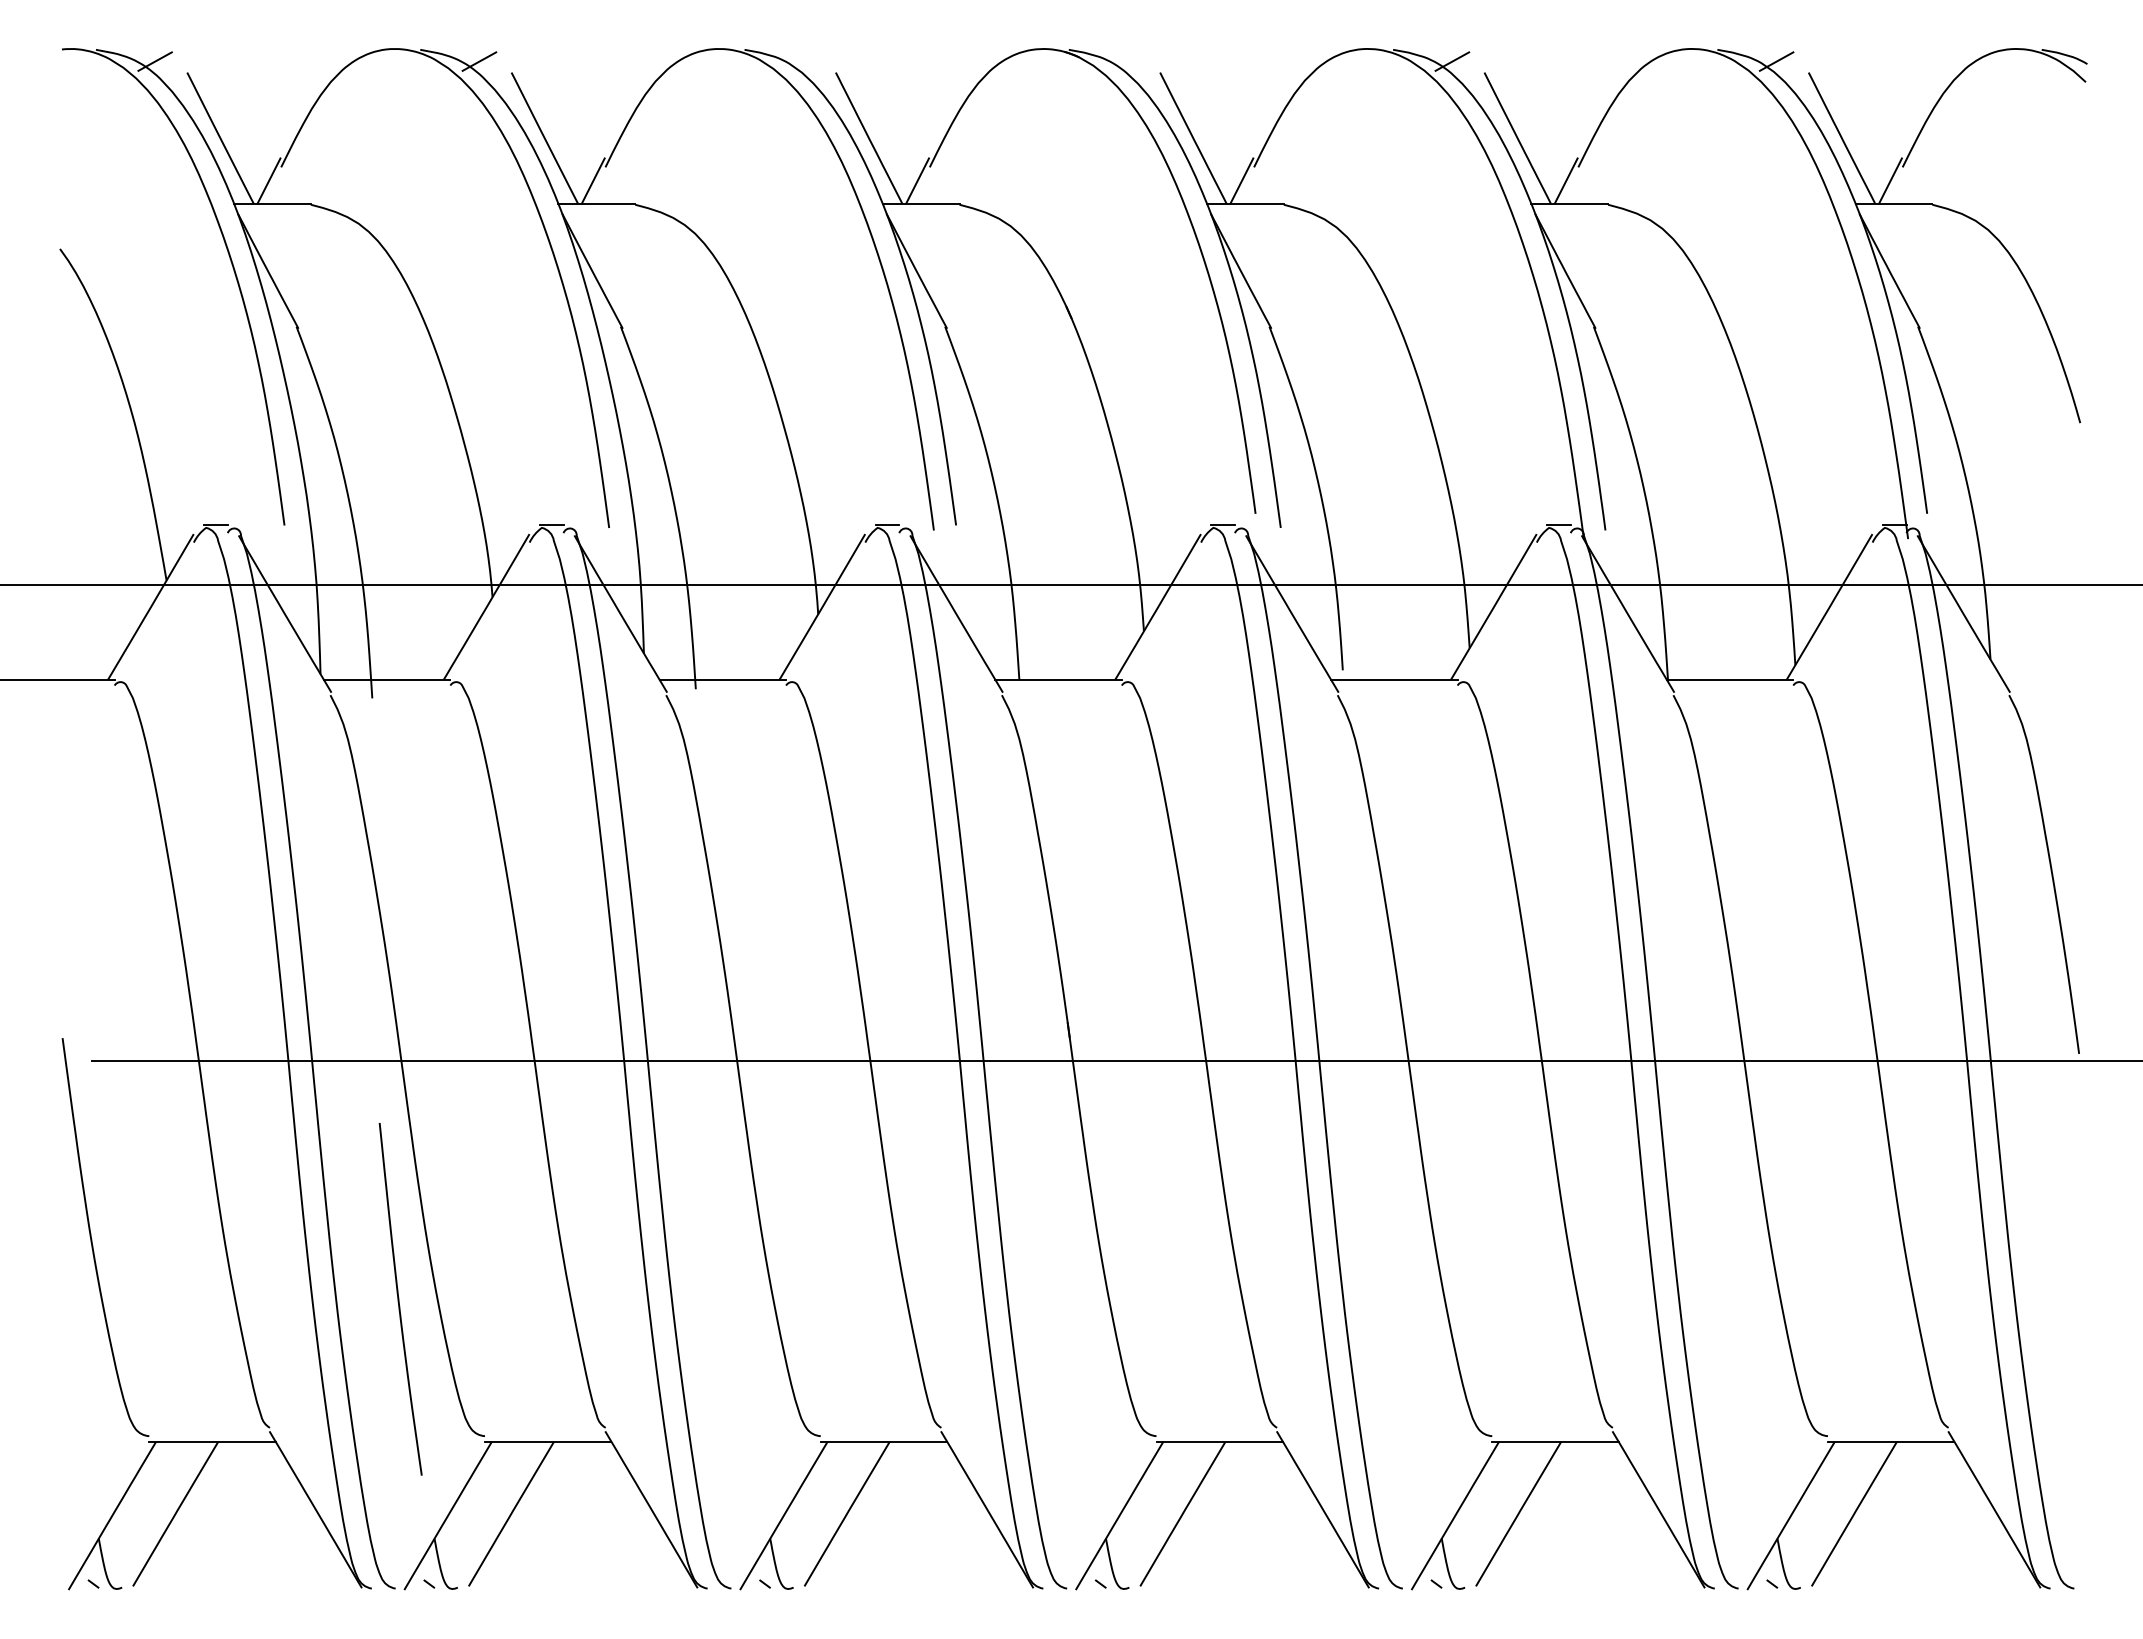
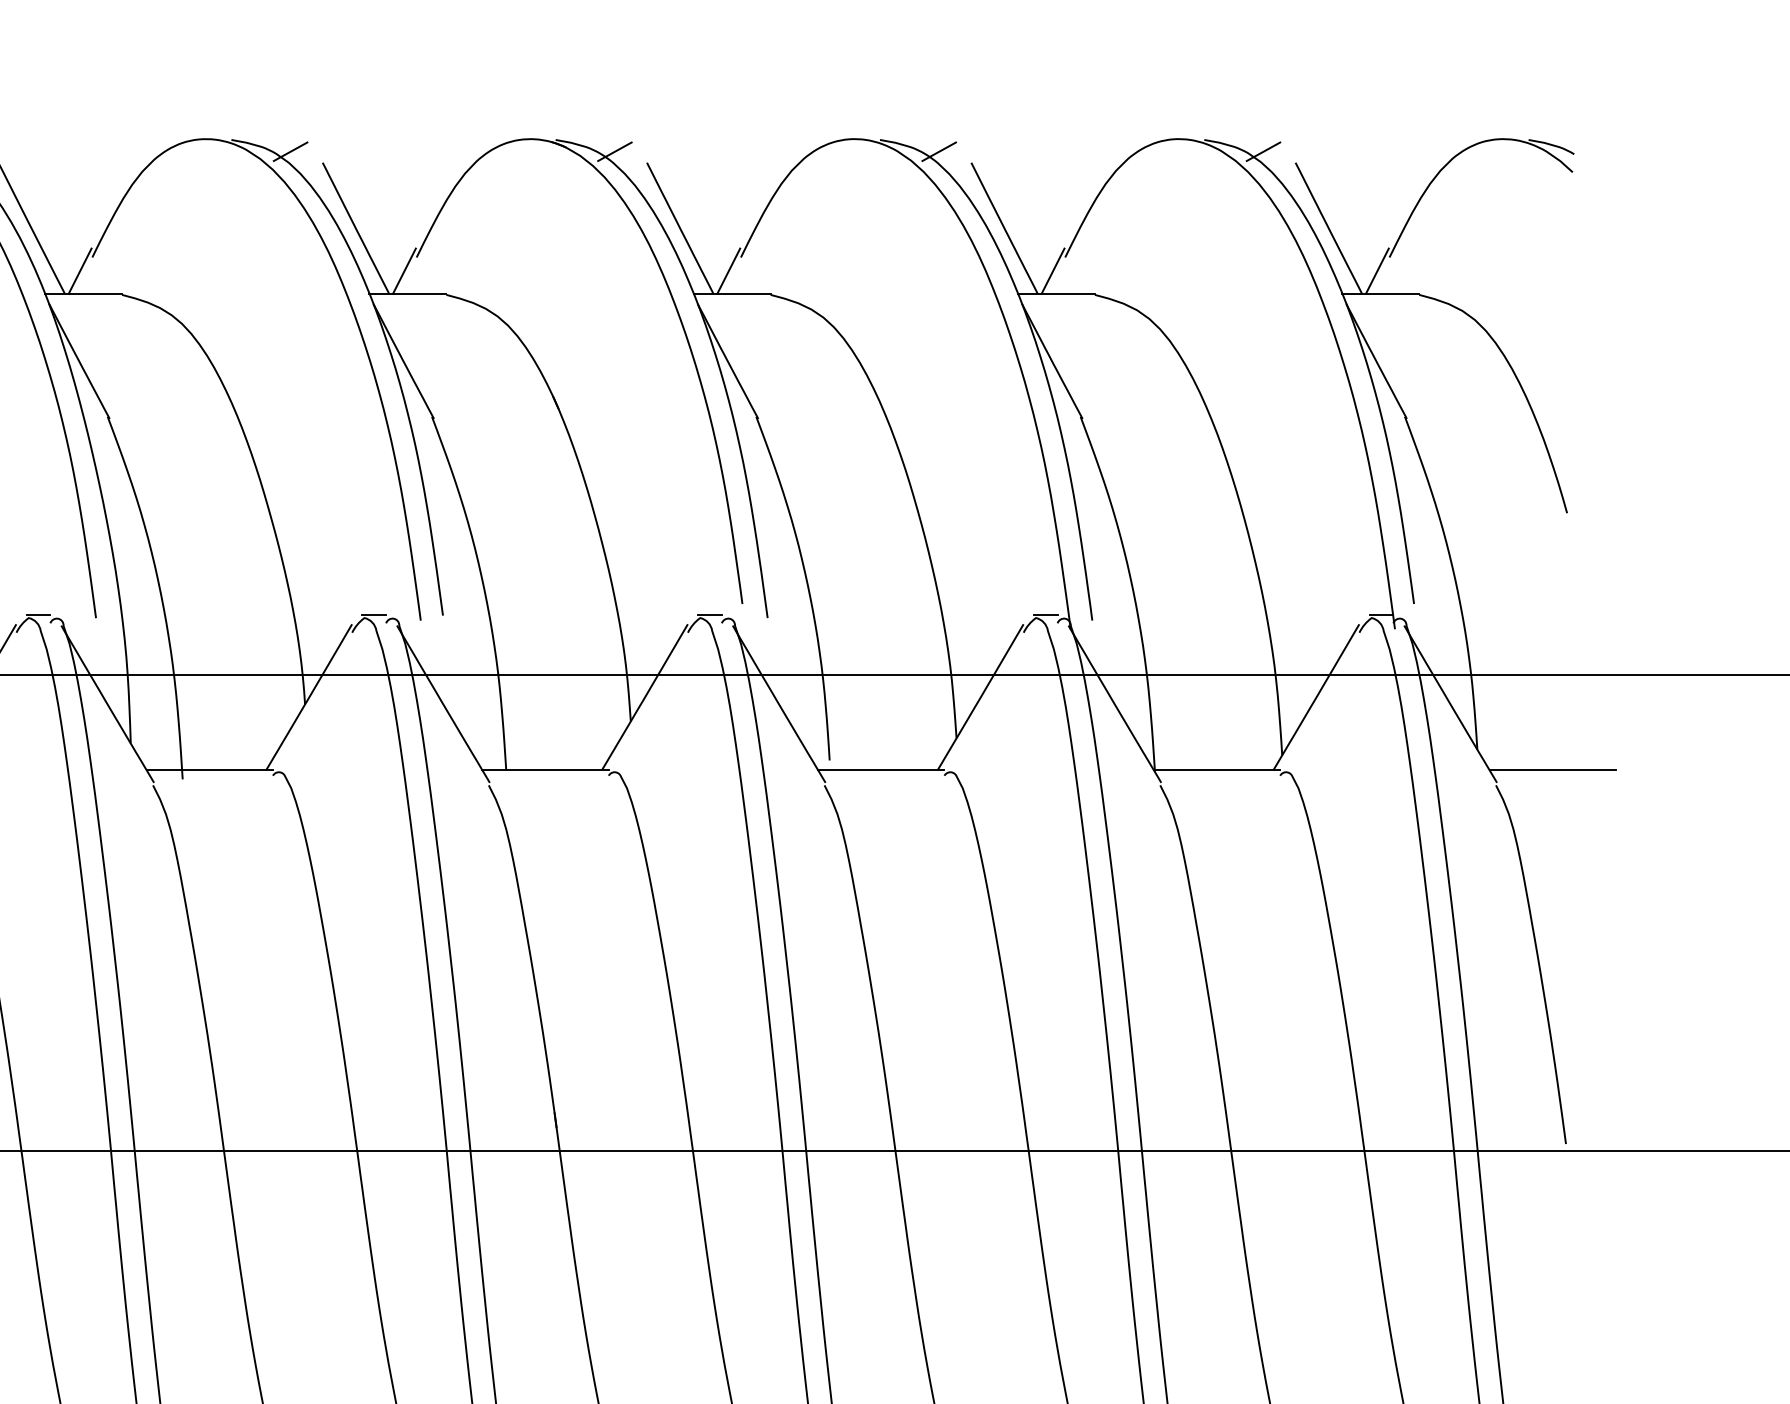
line: (803, 61) -> (290, 151), added
line: (1127, 61) -> (614, 151), added
line: (2065, 679) -> (1552, 769), added

